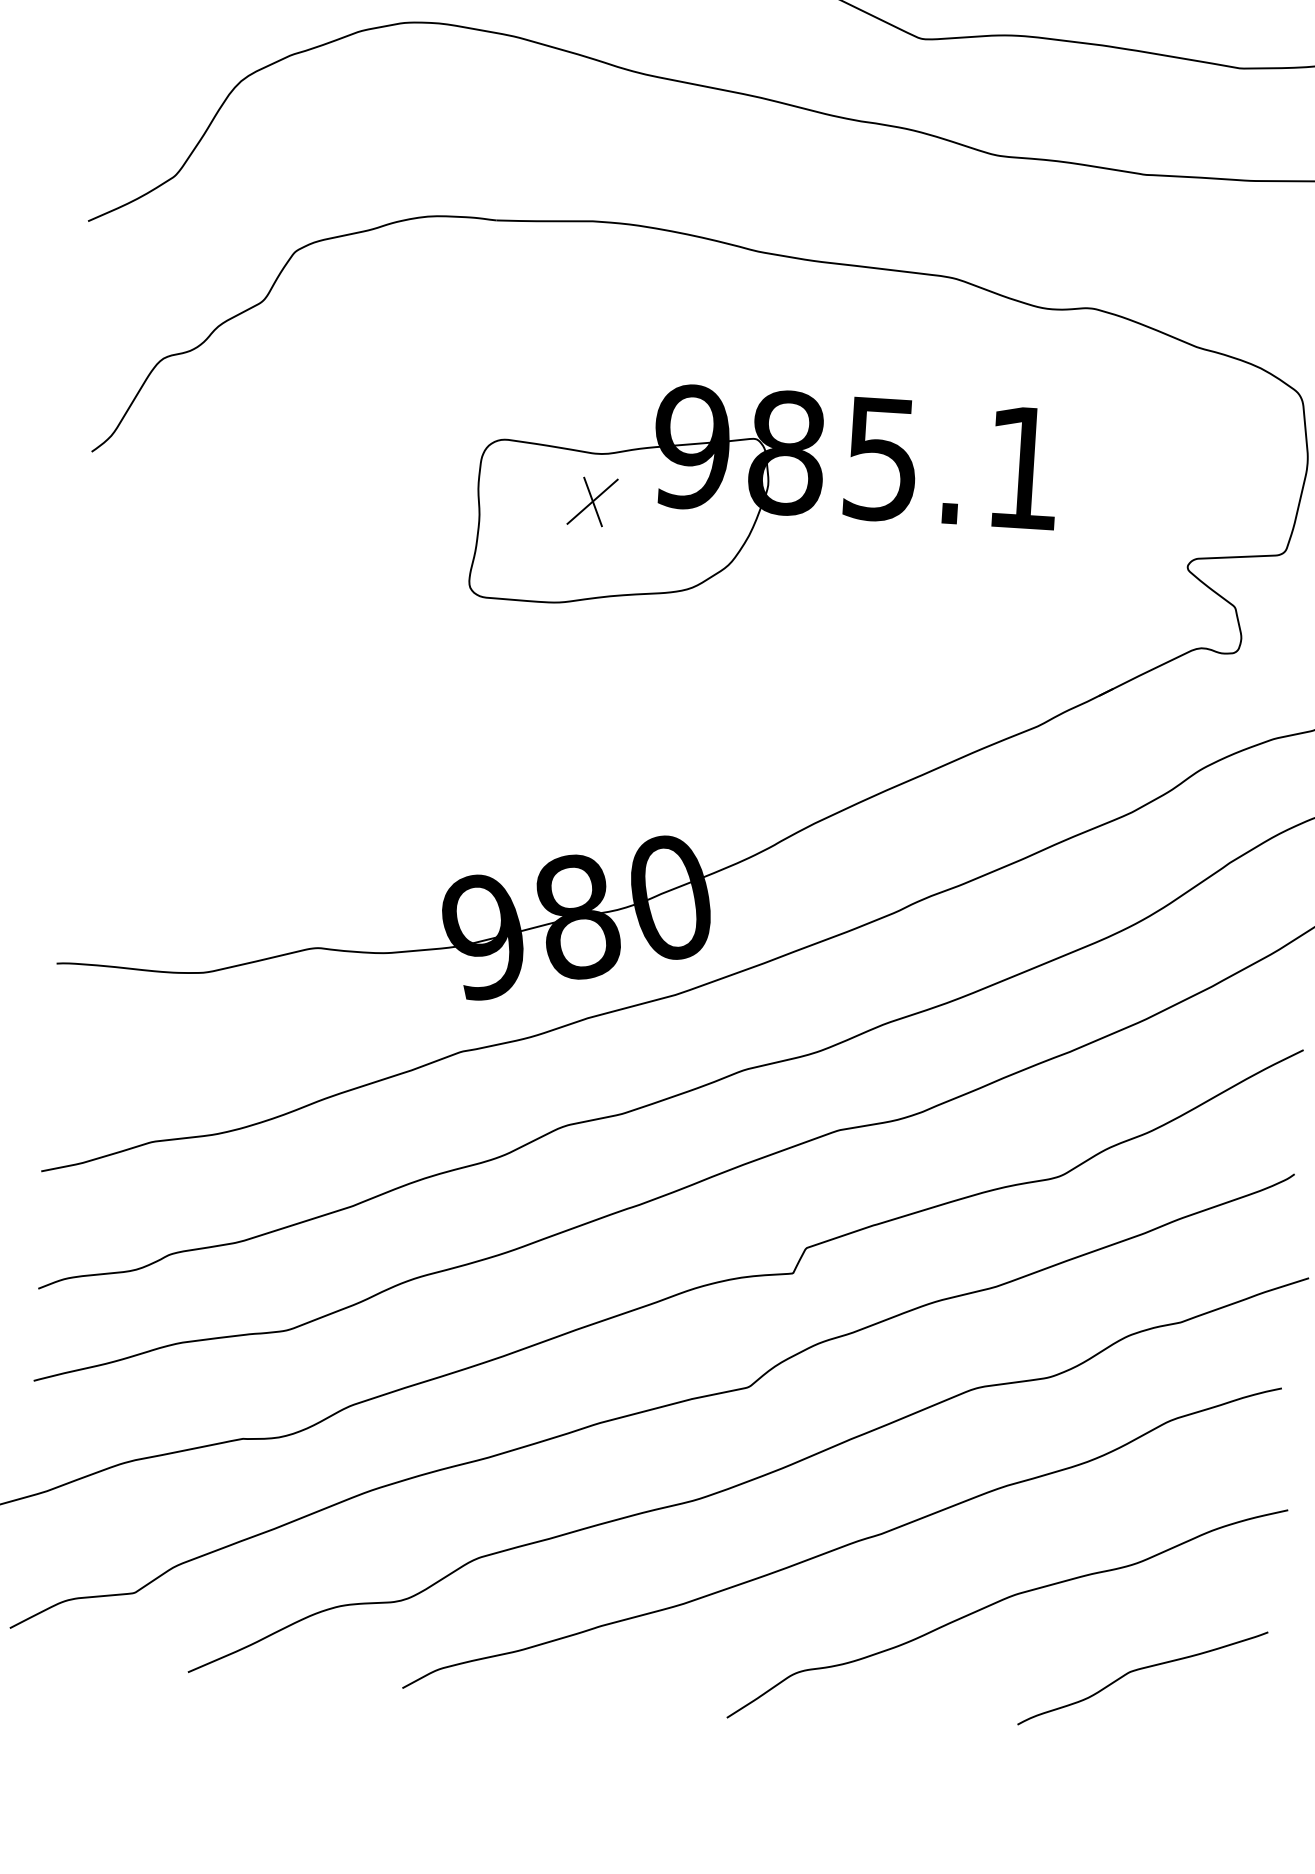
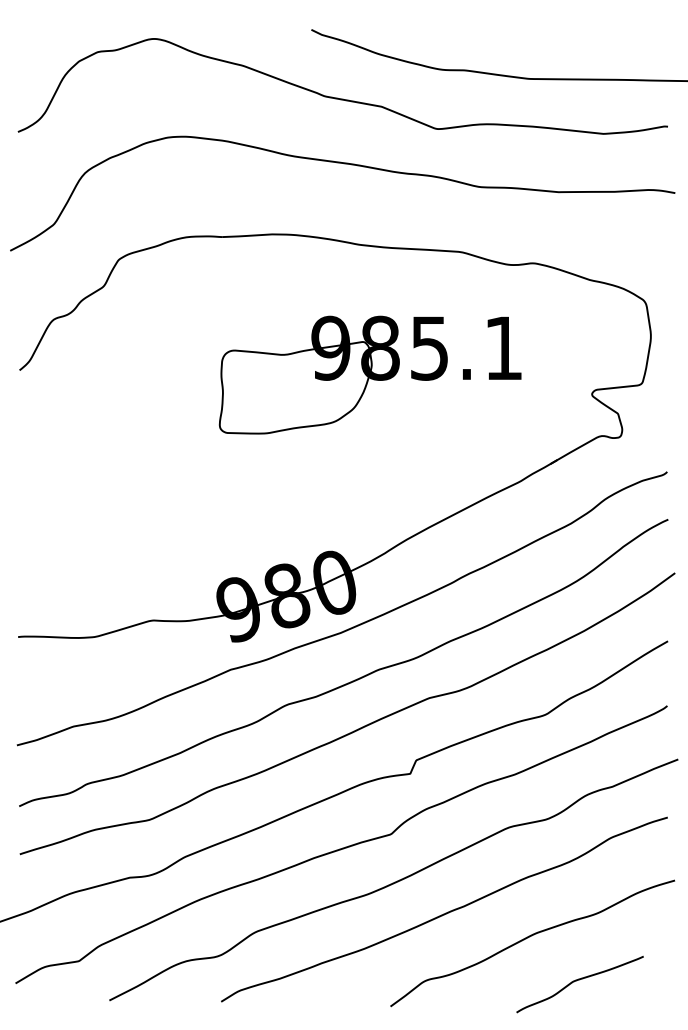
part: (591, 500) -> (280, 379), removed
curve: (1142, 1670) -> (579, 980), moved

